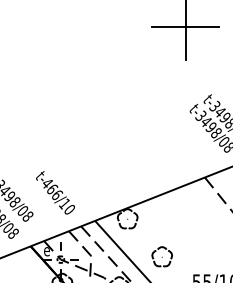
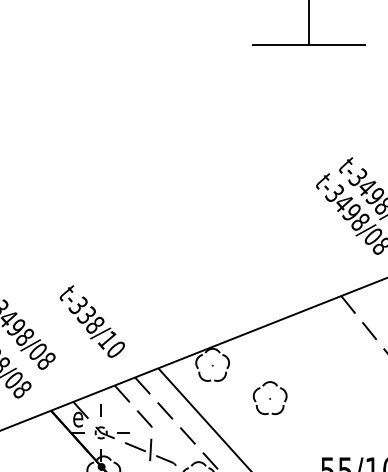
line: (185, 43) -> (308, 72), removed
text: (52, 187) -> (87, 312), t-466/10 -> t-338/10
part: (161, 256) -> (268, 397), moved

